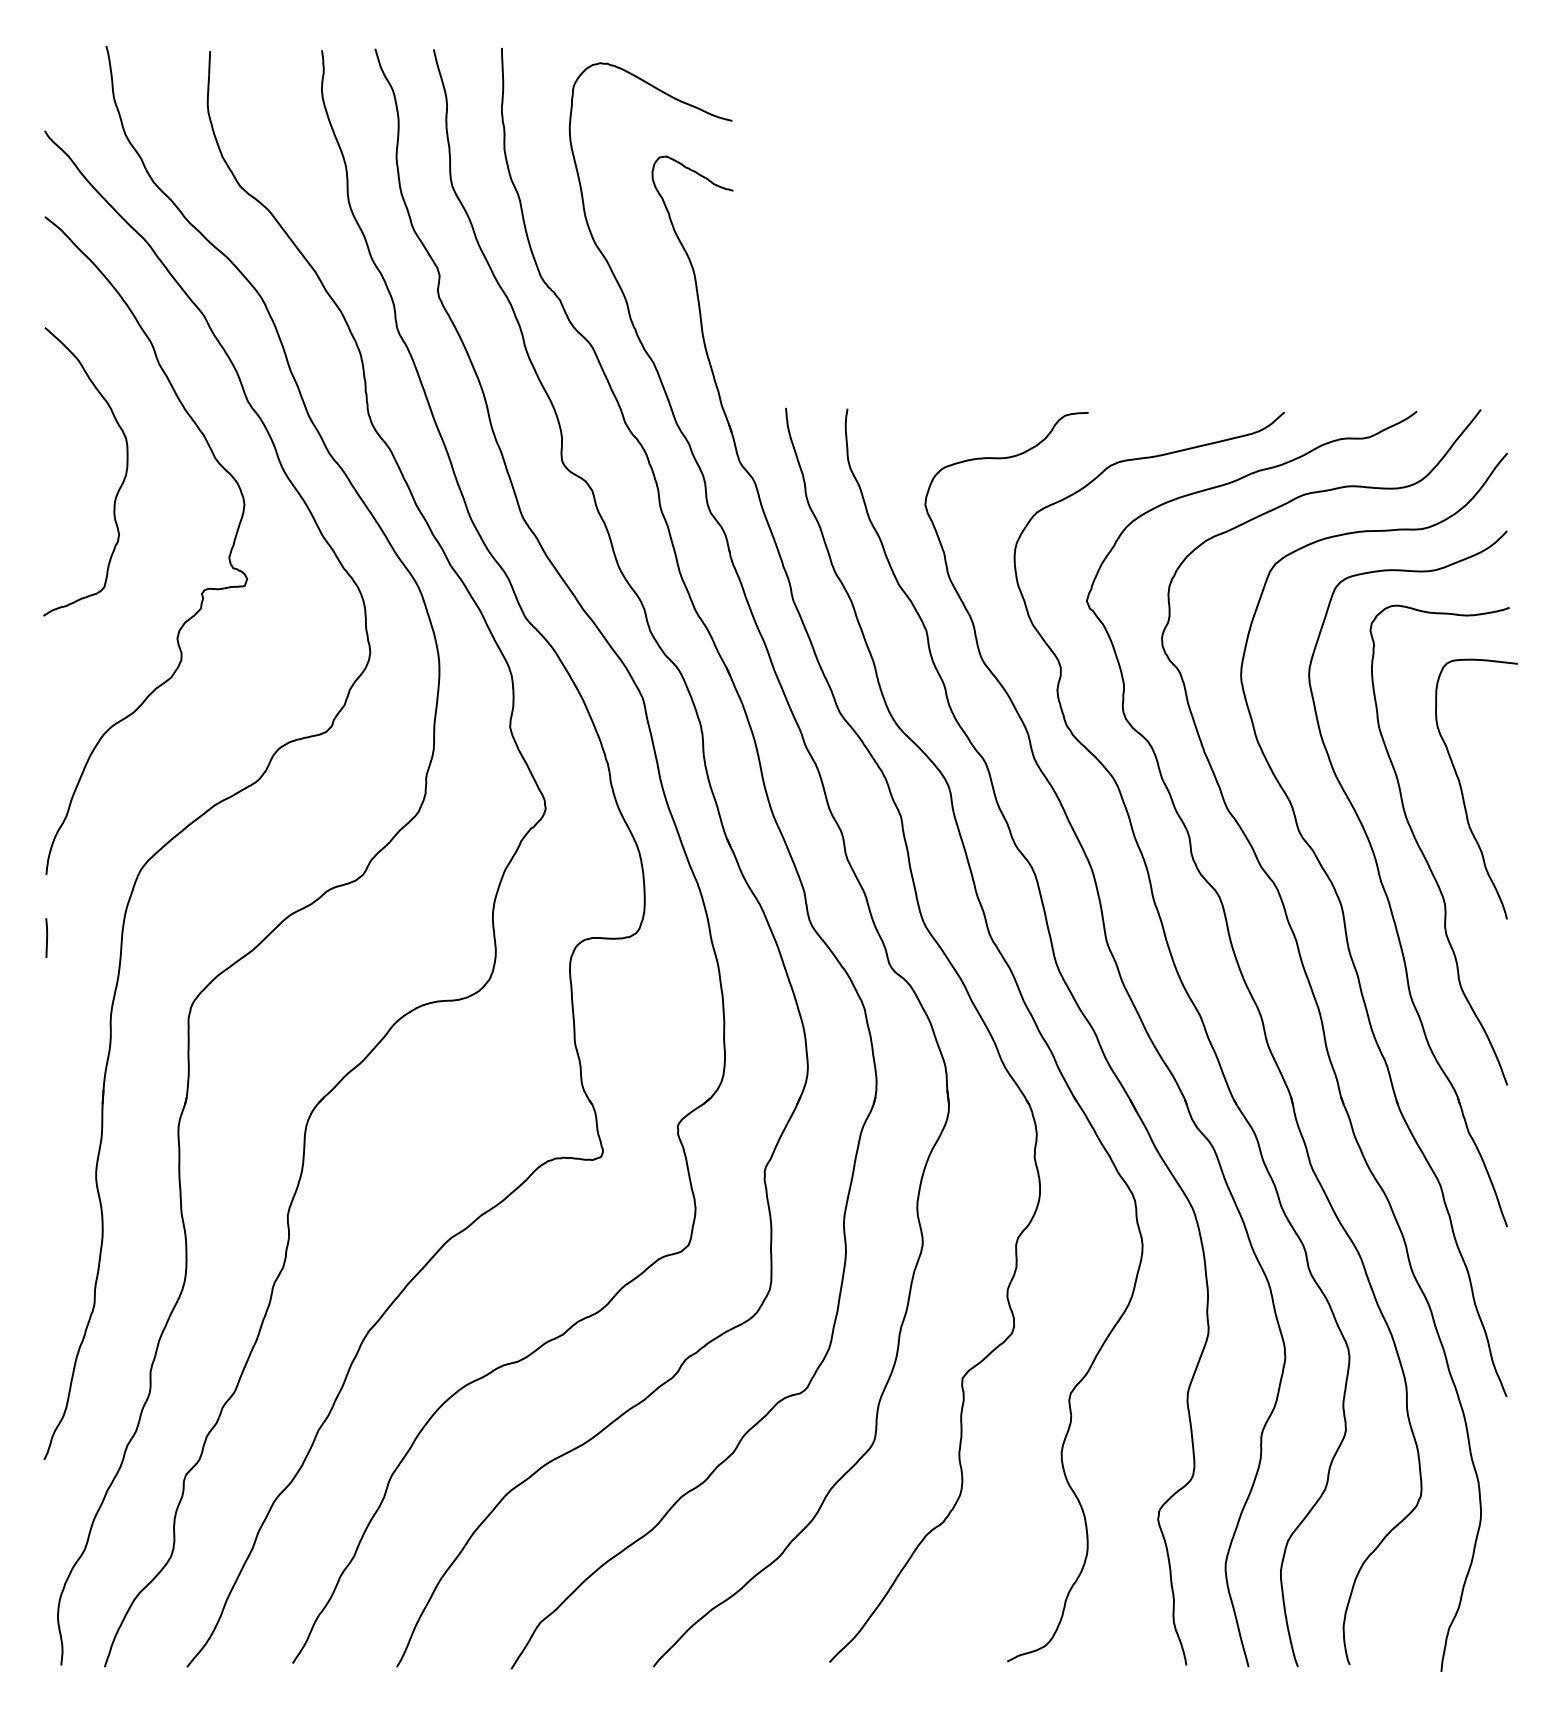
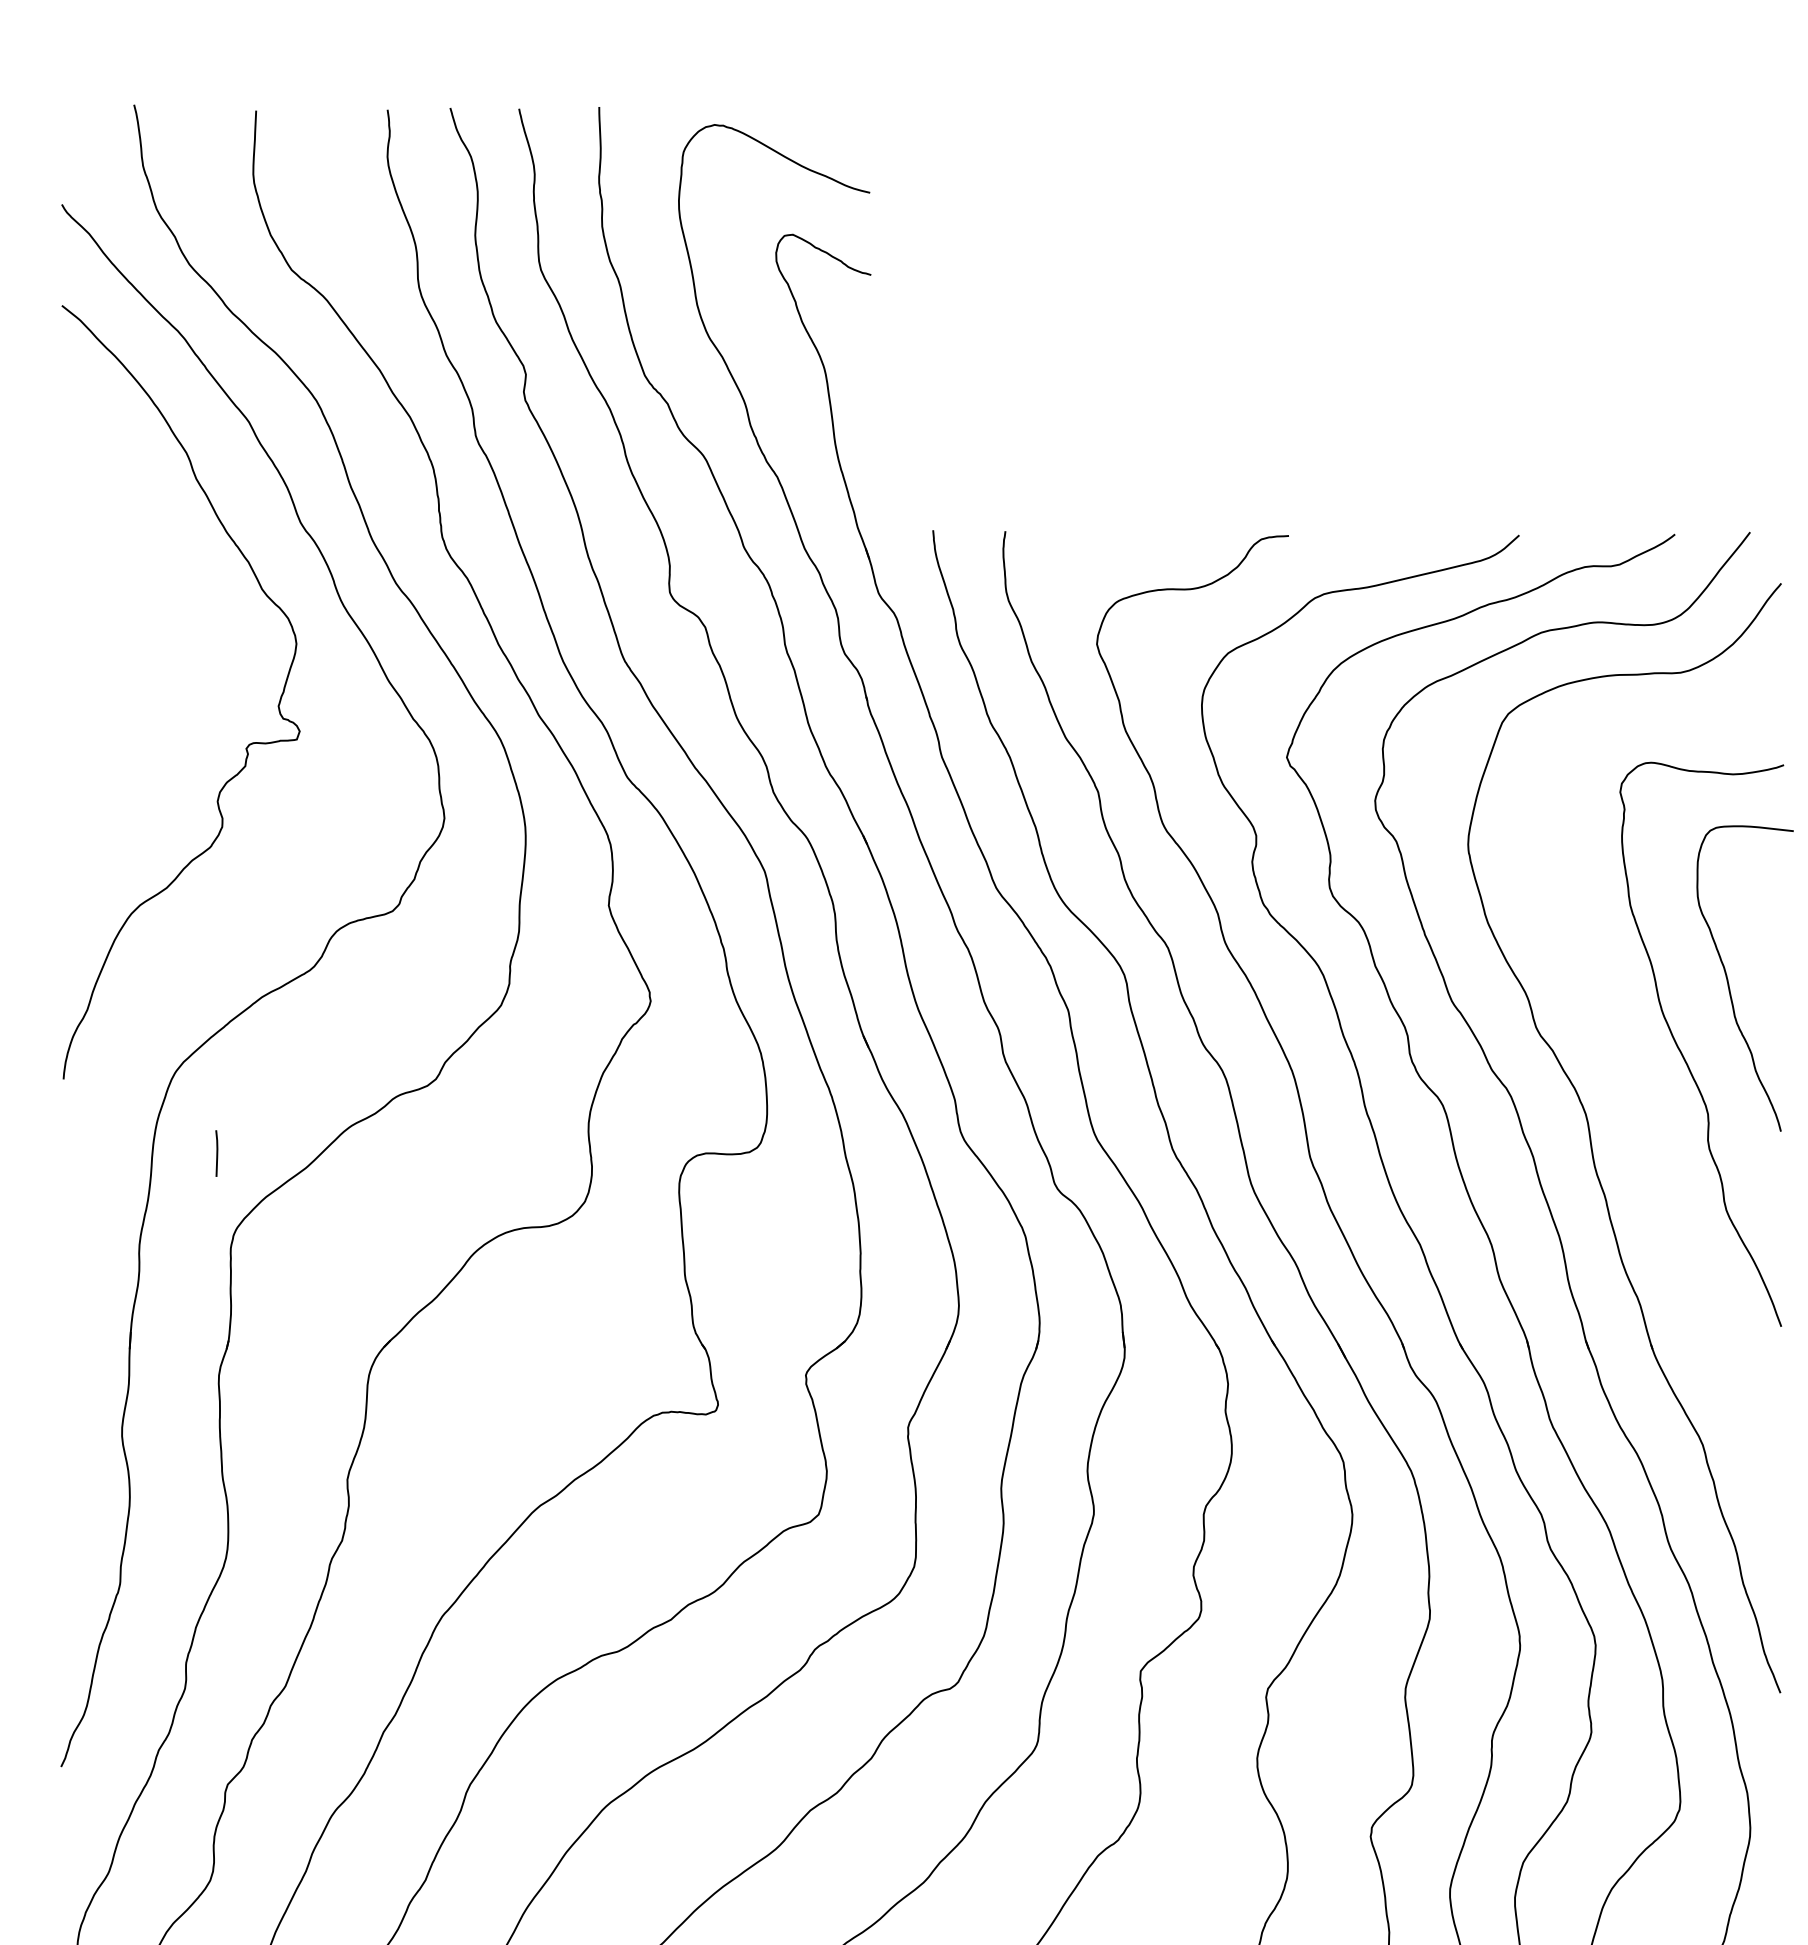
curve: (119, 487) -> (149, 623), removed
part: (1385, 889) -> (1638, 1096), removed
line: (46, 937) -> (216, 1152), moved

